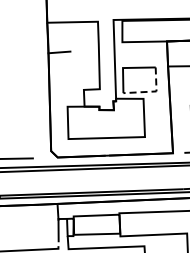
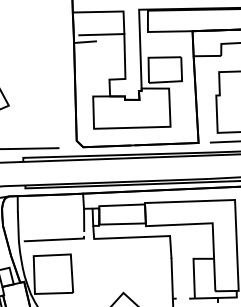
line: (75, 44) -> (101, 34), added
line: (151, 91) -> (177, 81), dashed -> solid

